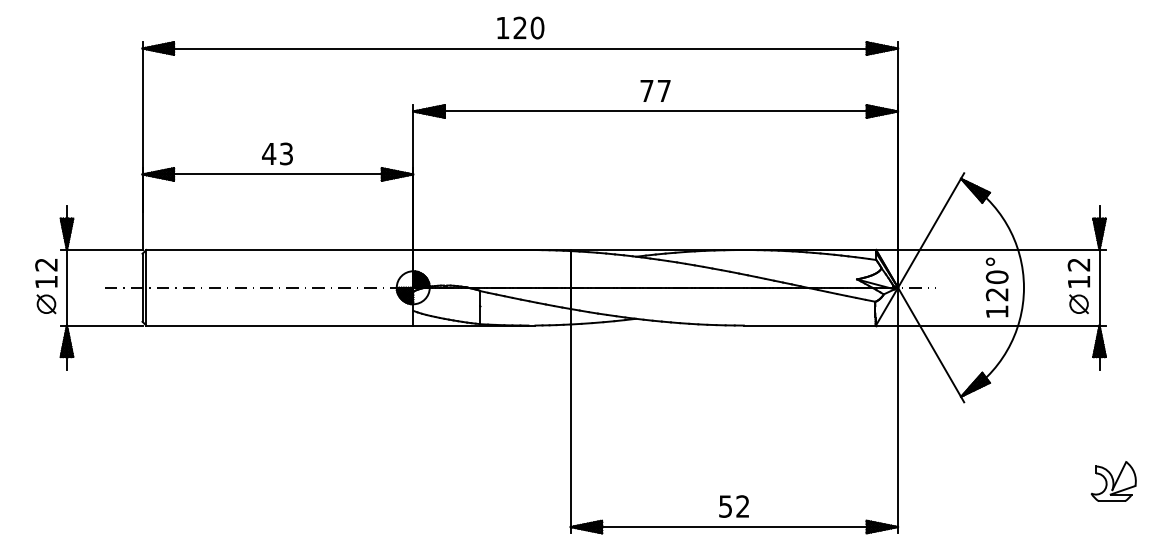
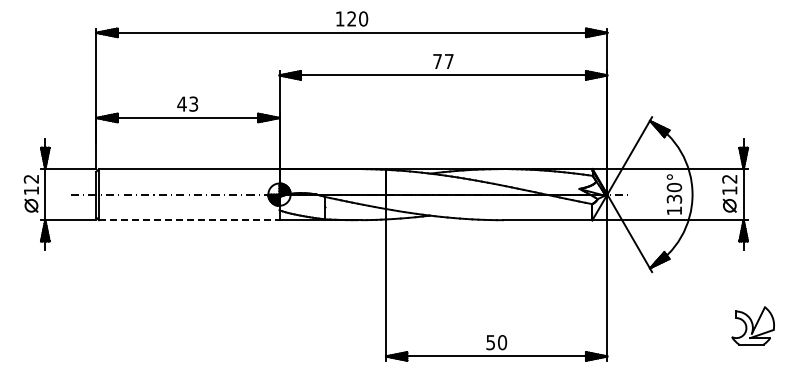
text: (997, 293) -> (674, 198), 120° -> 130°
line: (280, 326) -> (189, 220), solid -> dashed
part: (1114, 481) -> (753, 325), size x1.4
text: (742, 506) -> (502, 342), 52 -> 50

